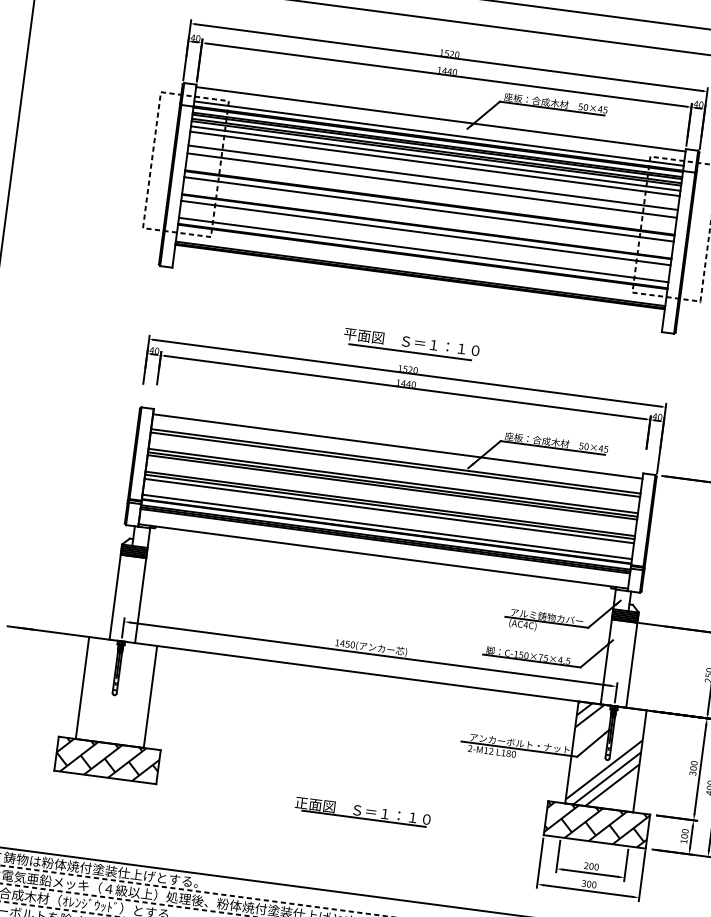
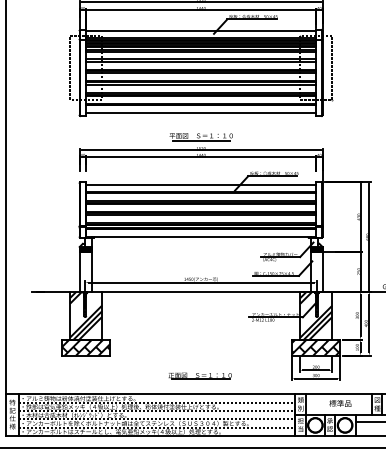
line: (418, 294) -> (201, 113), added
hatch: (117, 692) -> (86, 315), added
part: (361, 810) -> (199, 375), moved

